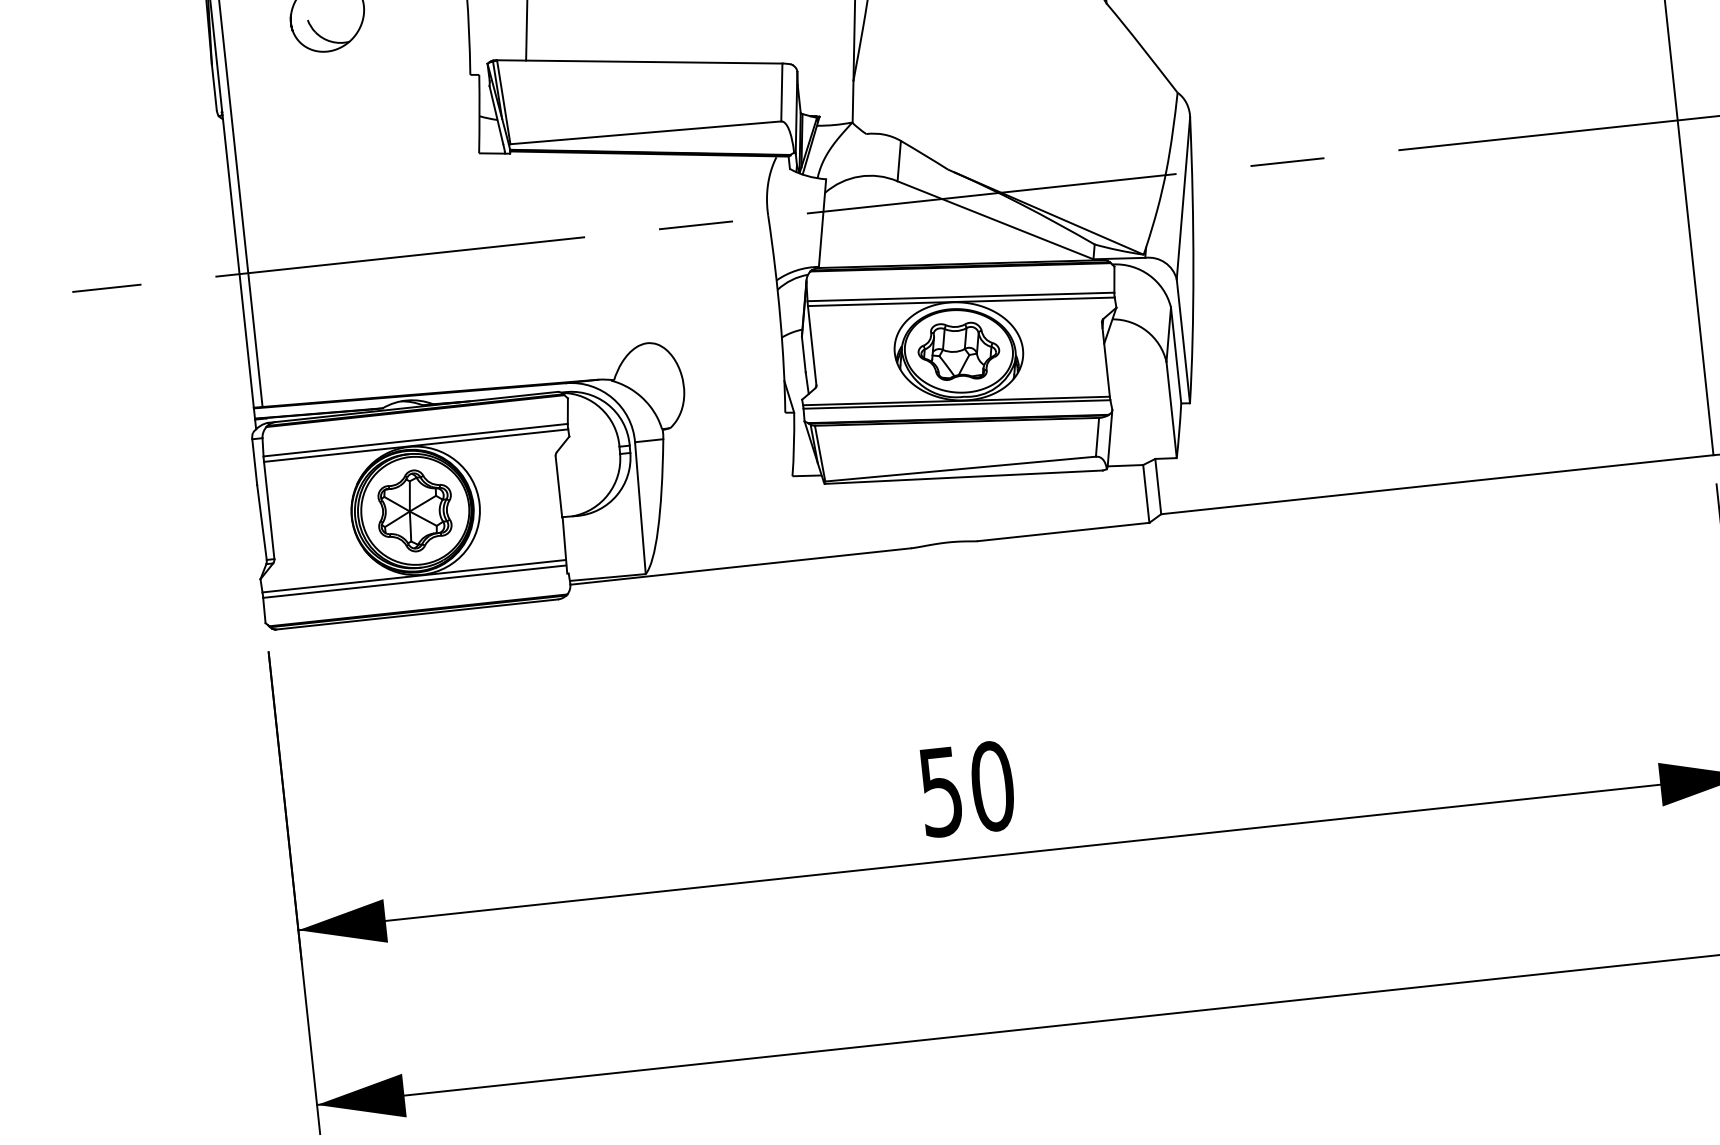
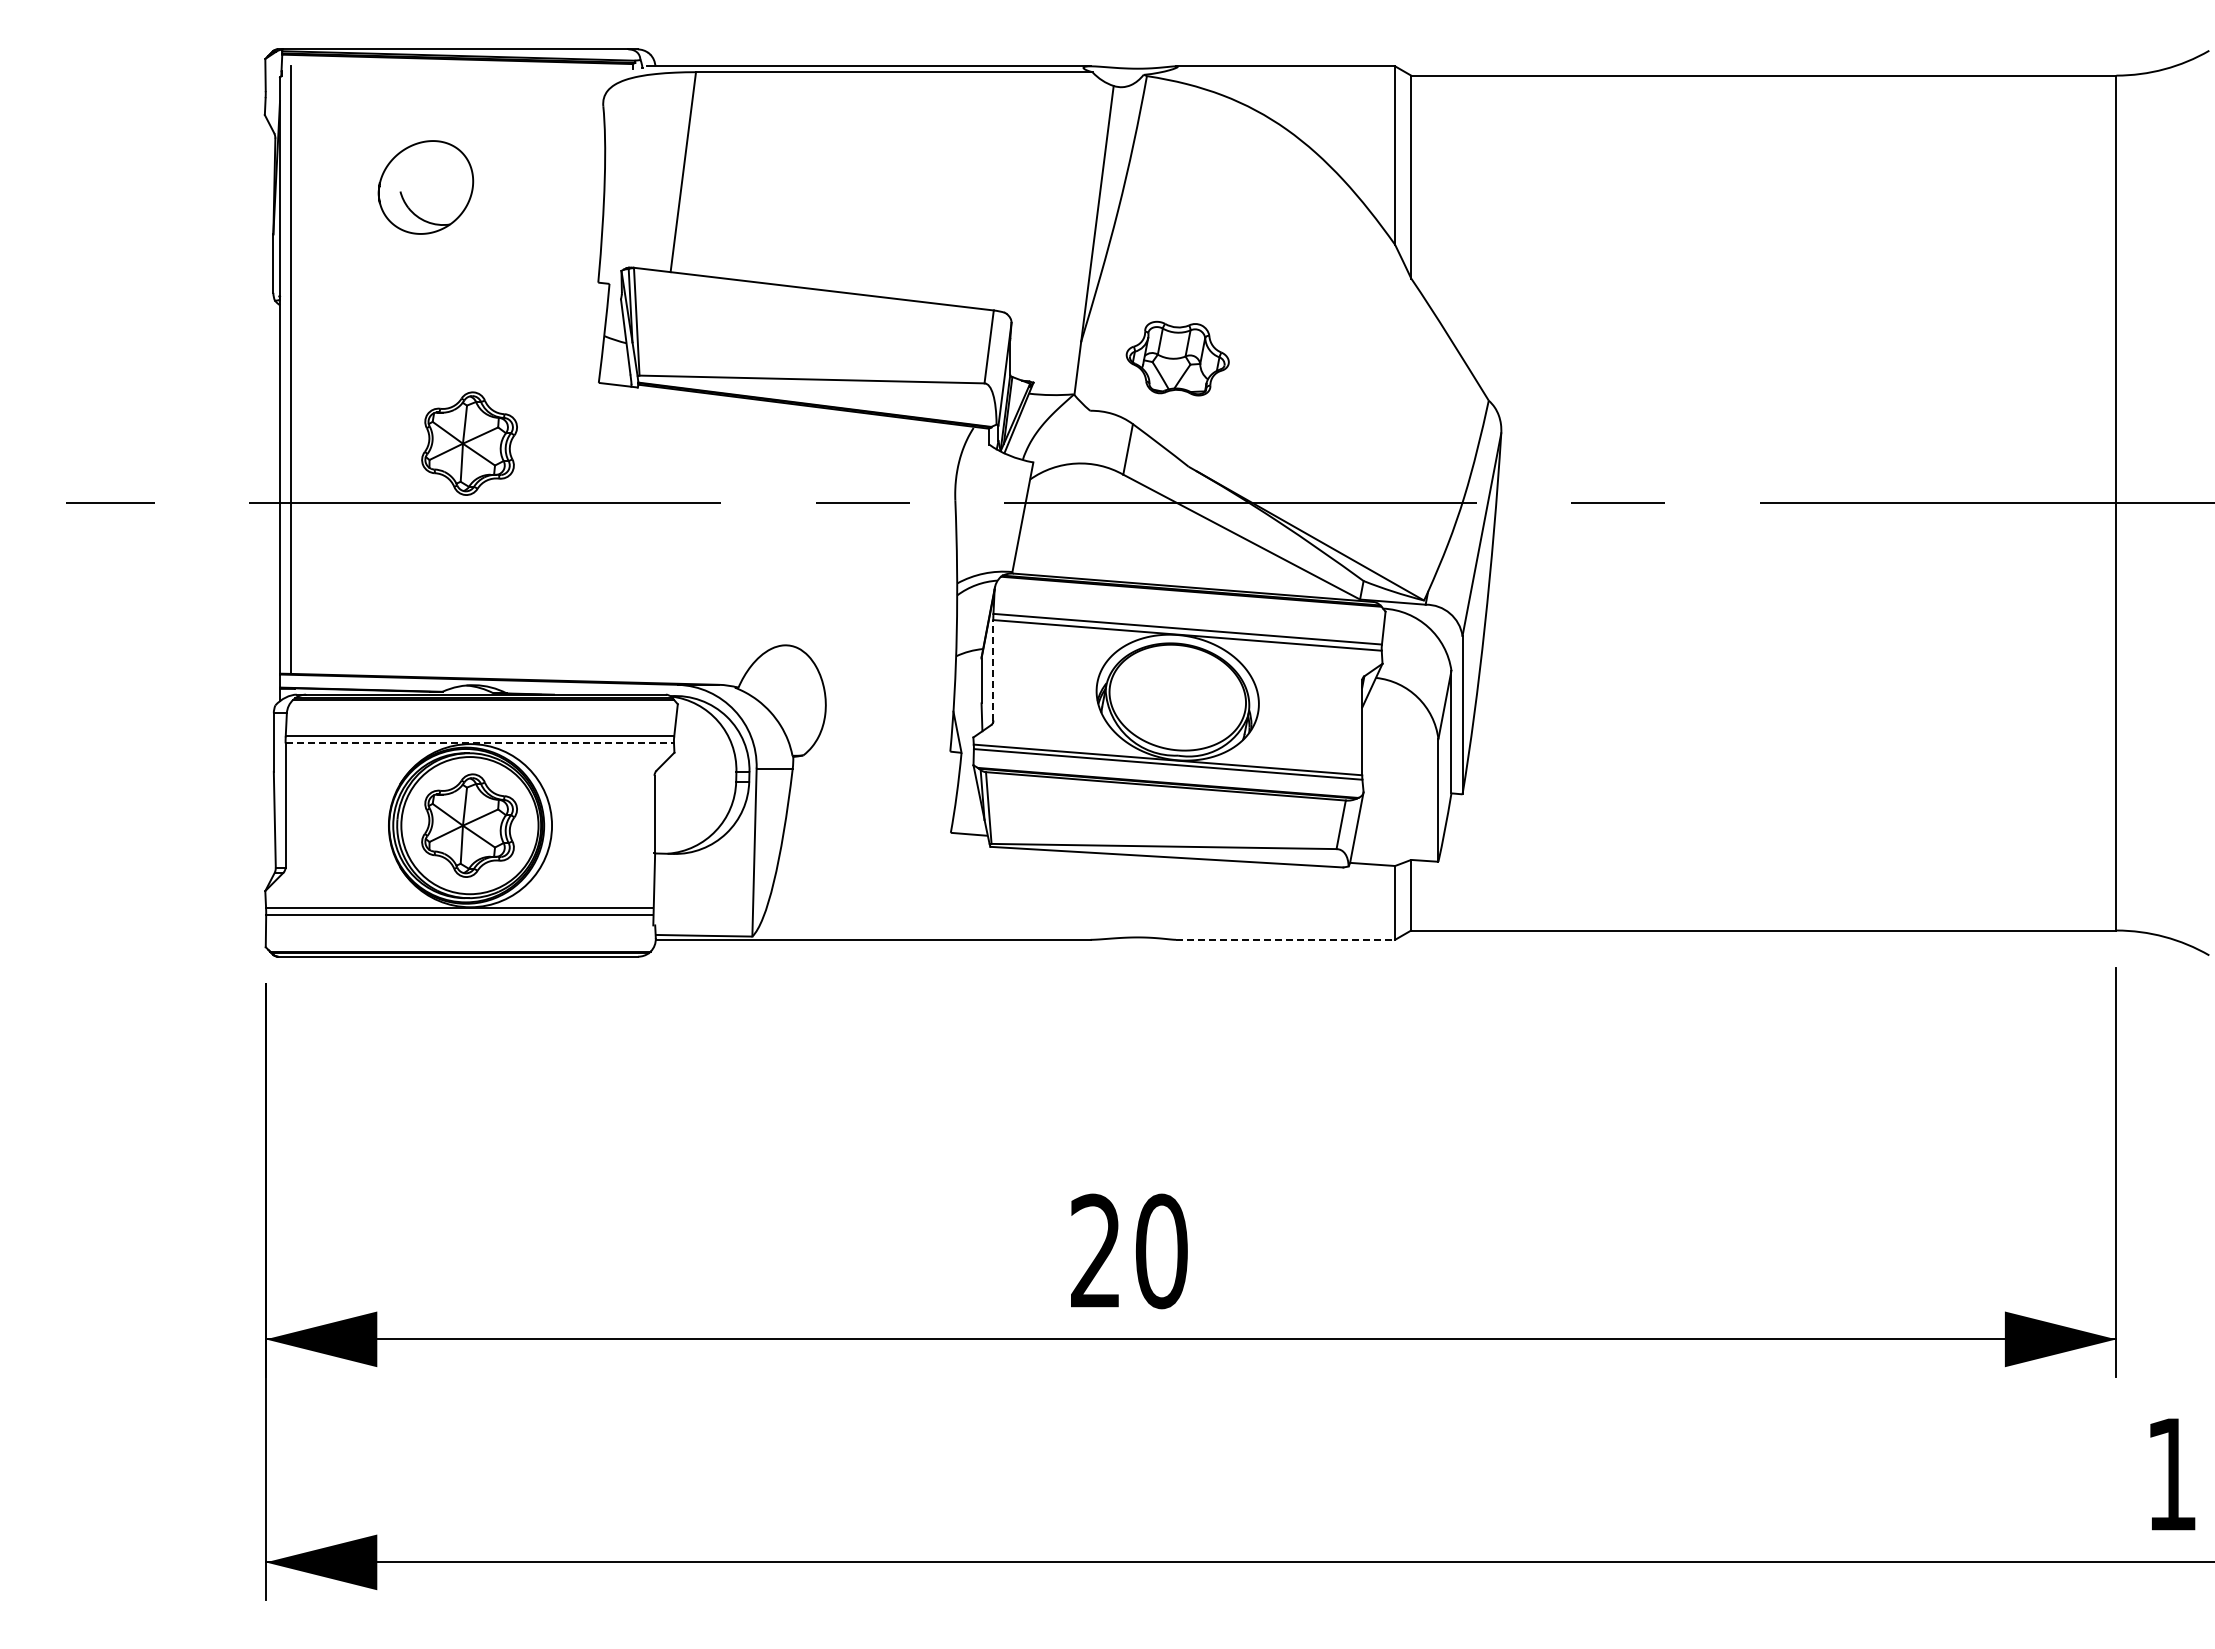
part: (382, 211) -> (469, 443), added
line: (812, 345) -> (993, 670), solid -> dashed
part: (958, 351) -> (1177, 358), moved
line: (416, 445) -> (480, 743), solid -> dashed
line: (1063, 531) -> (1285, 939), solid -> dashed
text: (940, 792) -> (1095, 1251), 50 -> 20

